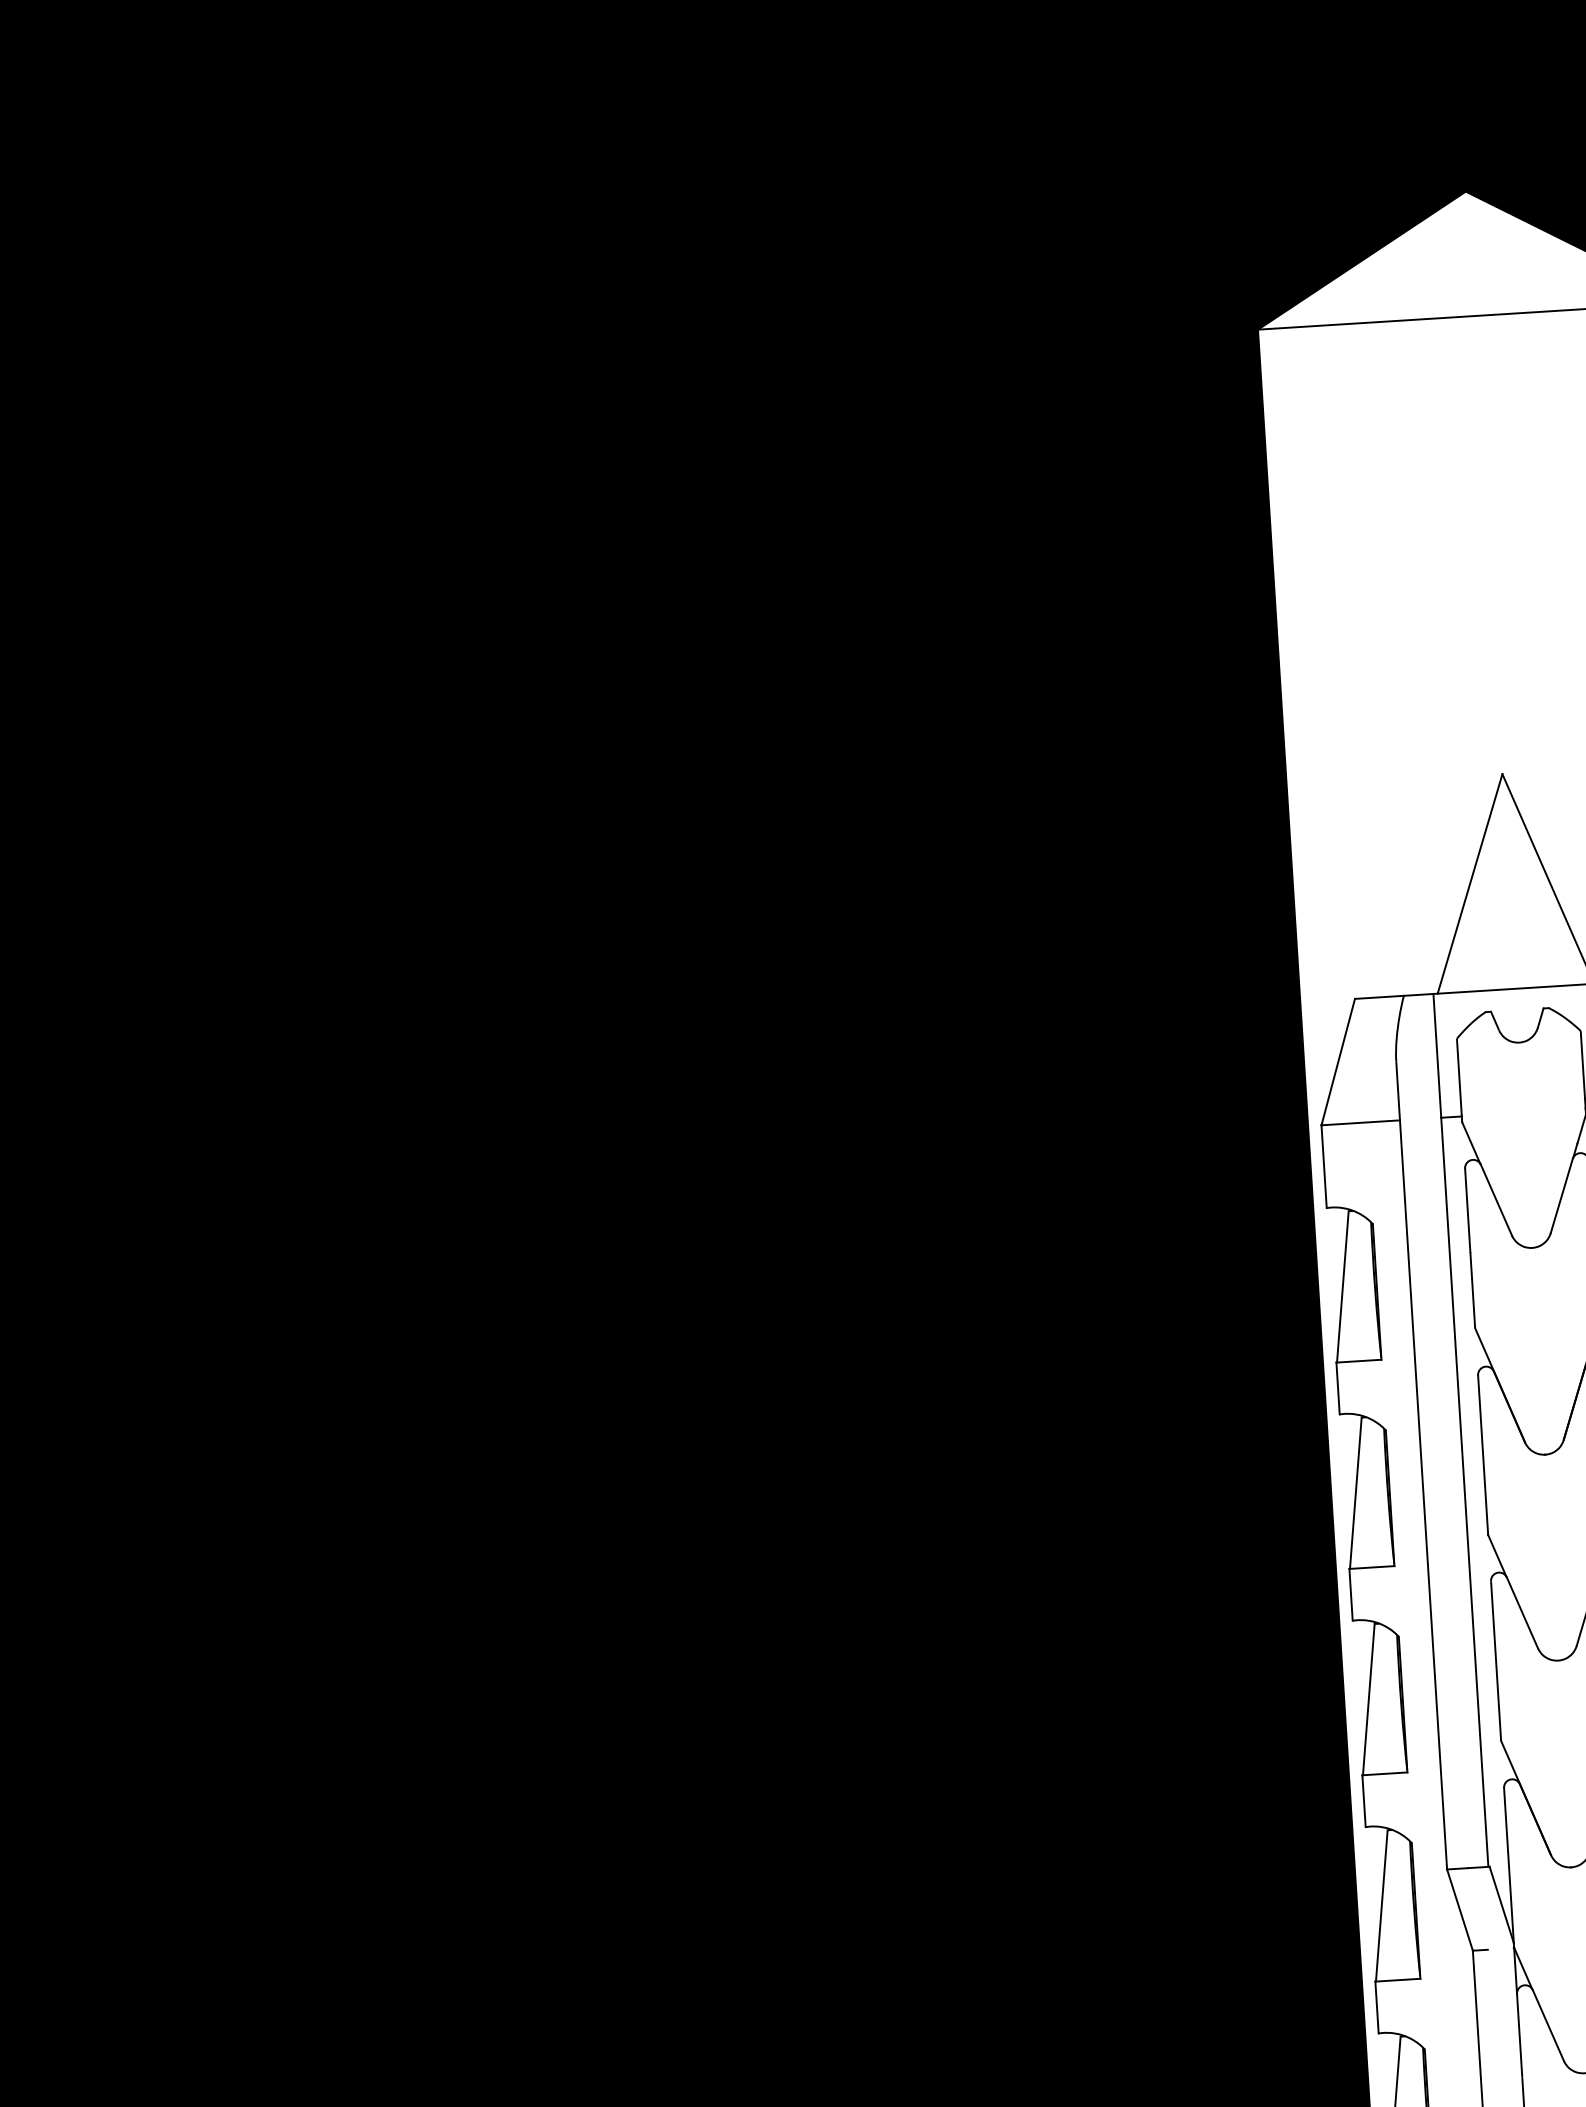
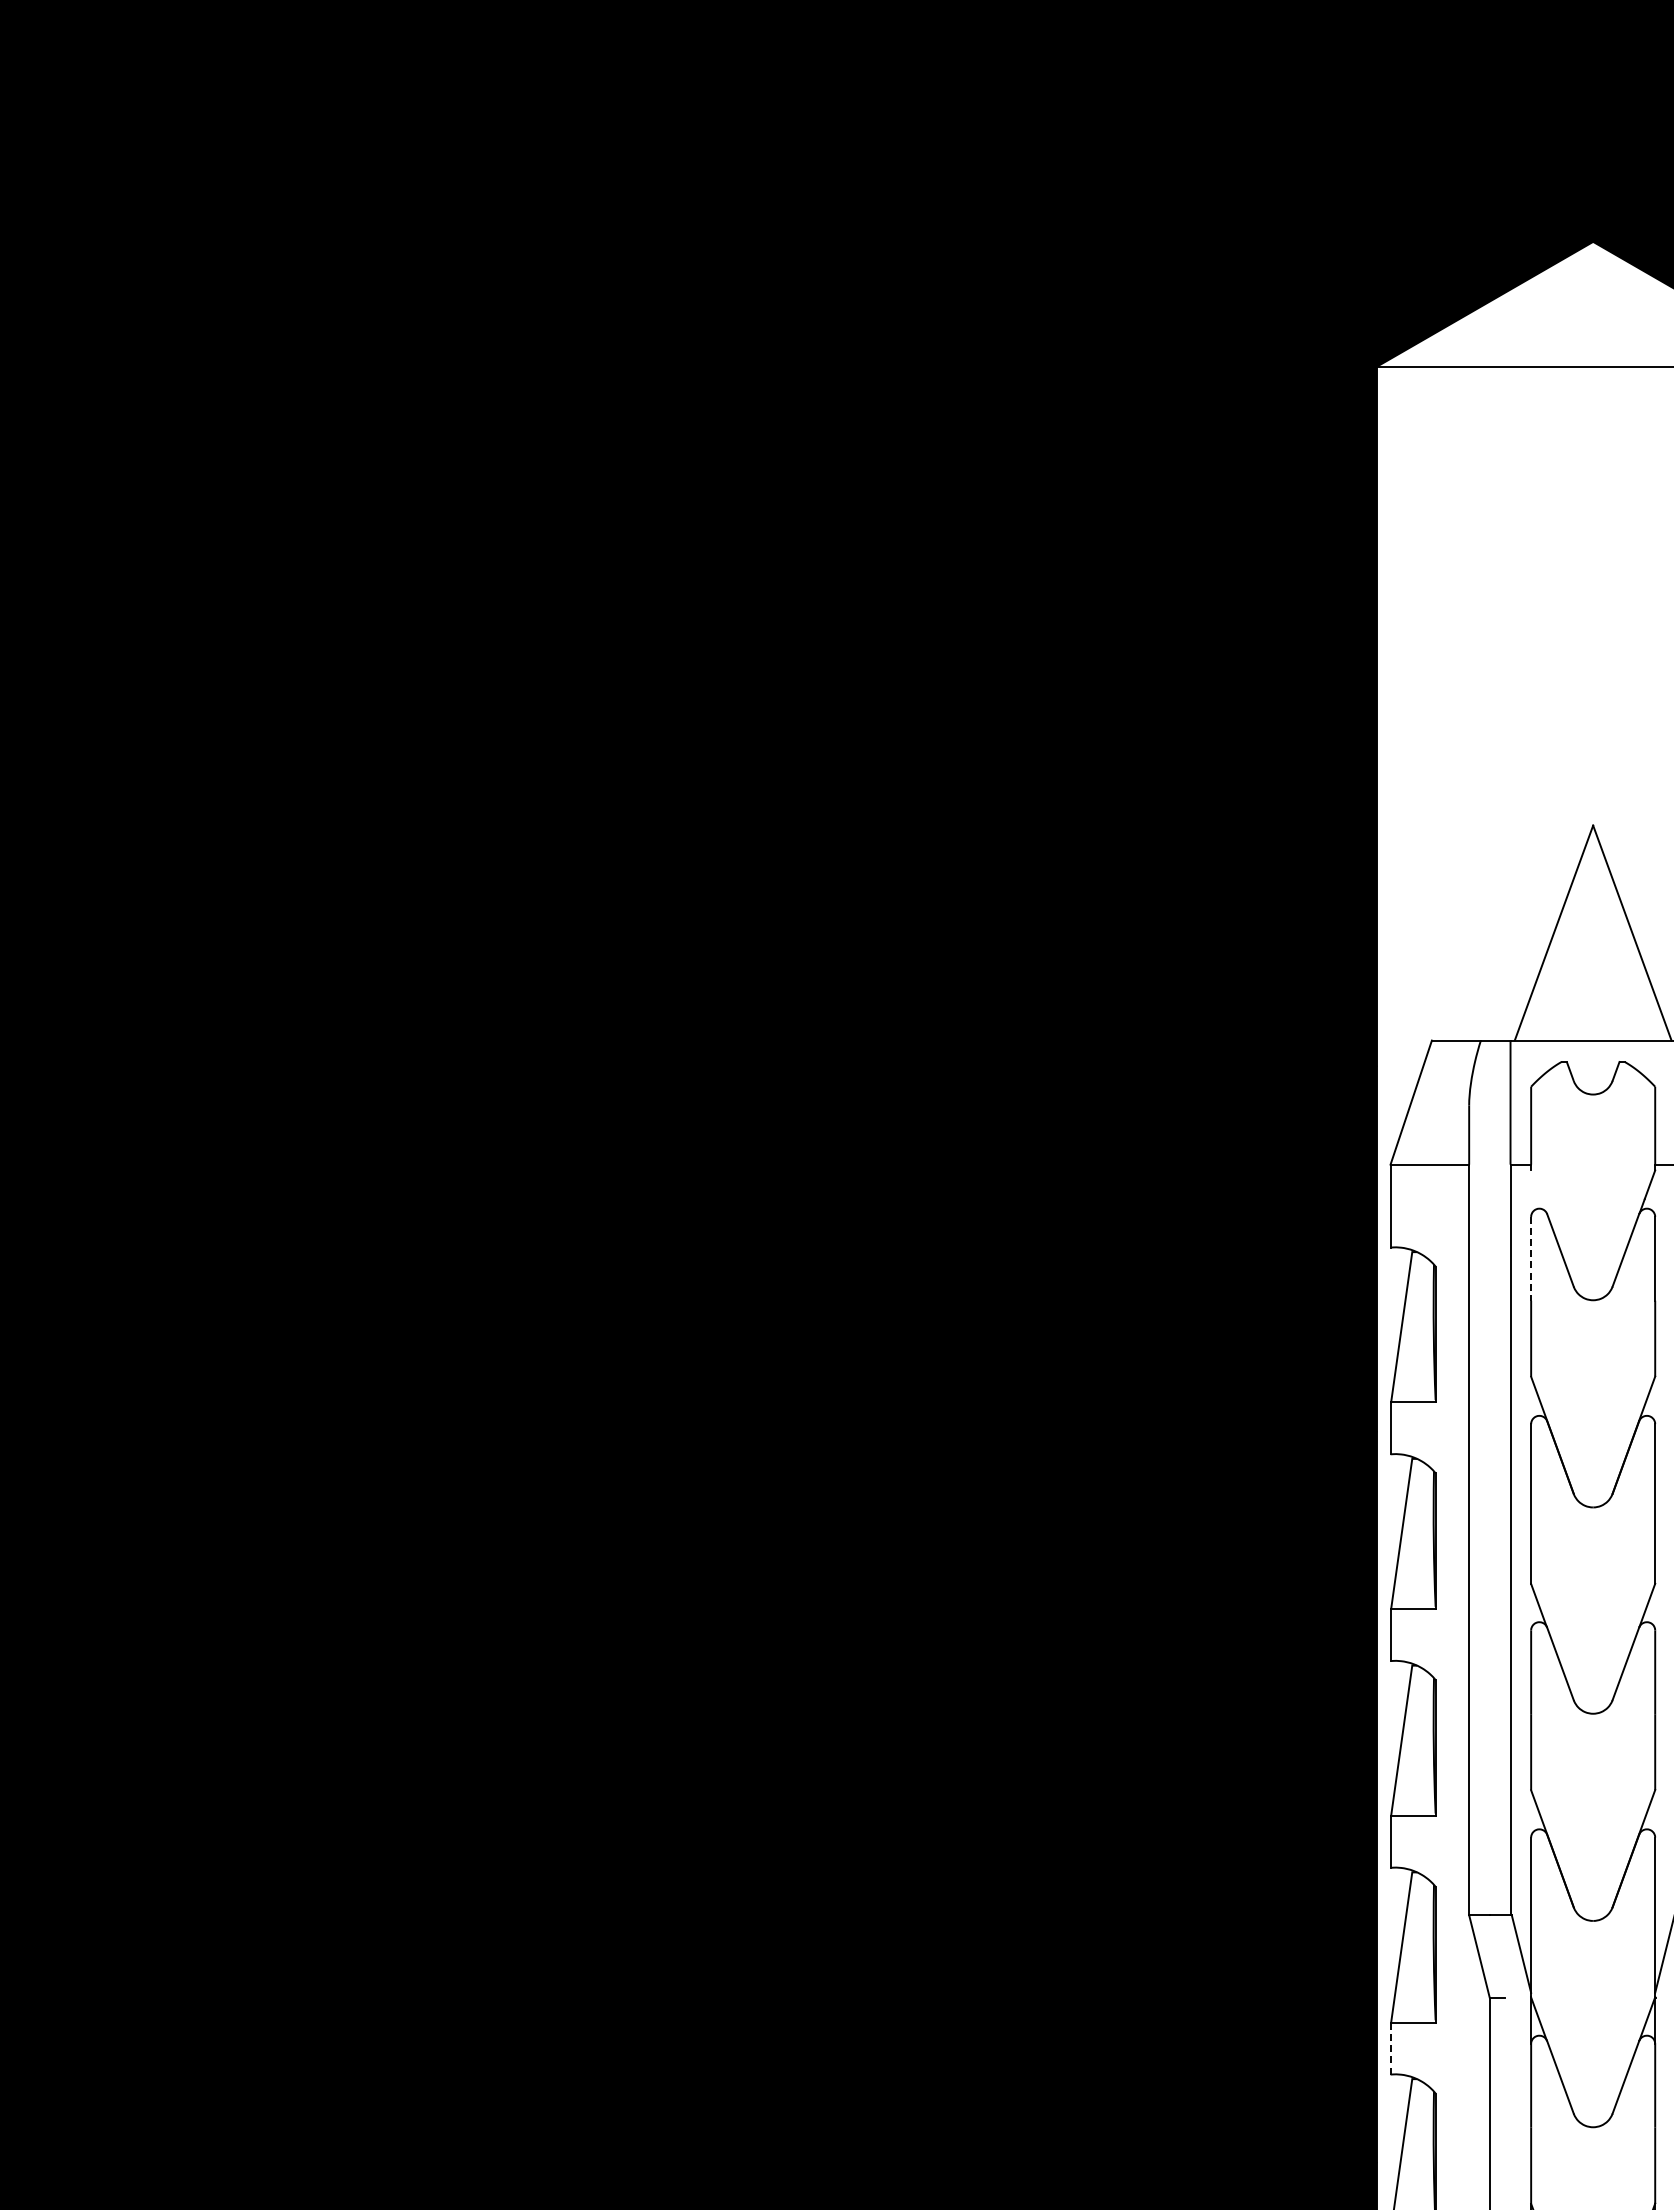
line: (1470, 1142) -> (1538, 1191), removed
line: (1468, 1210) -> (1531, 1258), solid -> dashed
line: (1376, 2007) -> (1390, 2048), solid -> dashed

